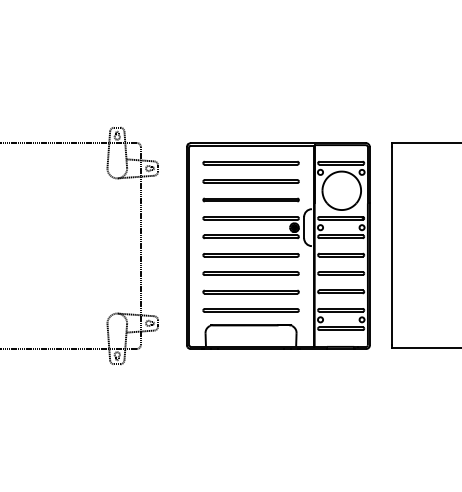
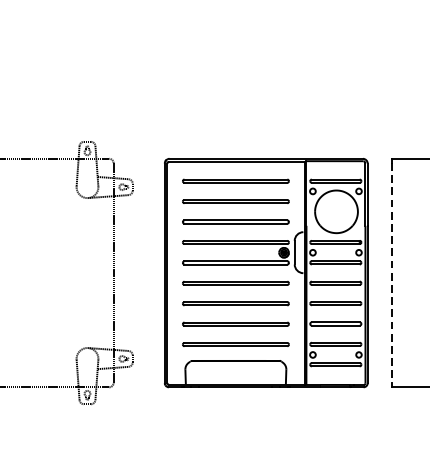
line: (391, 245) -> (391, 272), solid -> dashed

